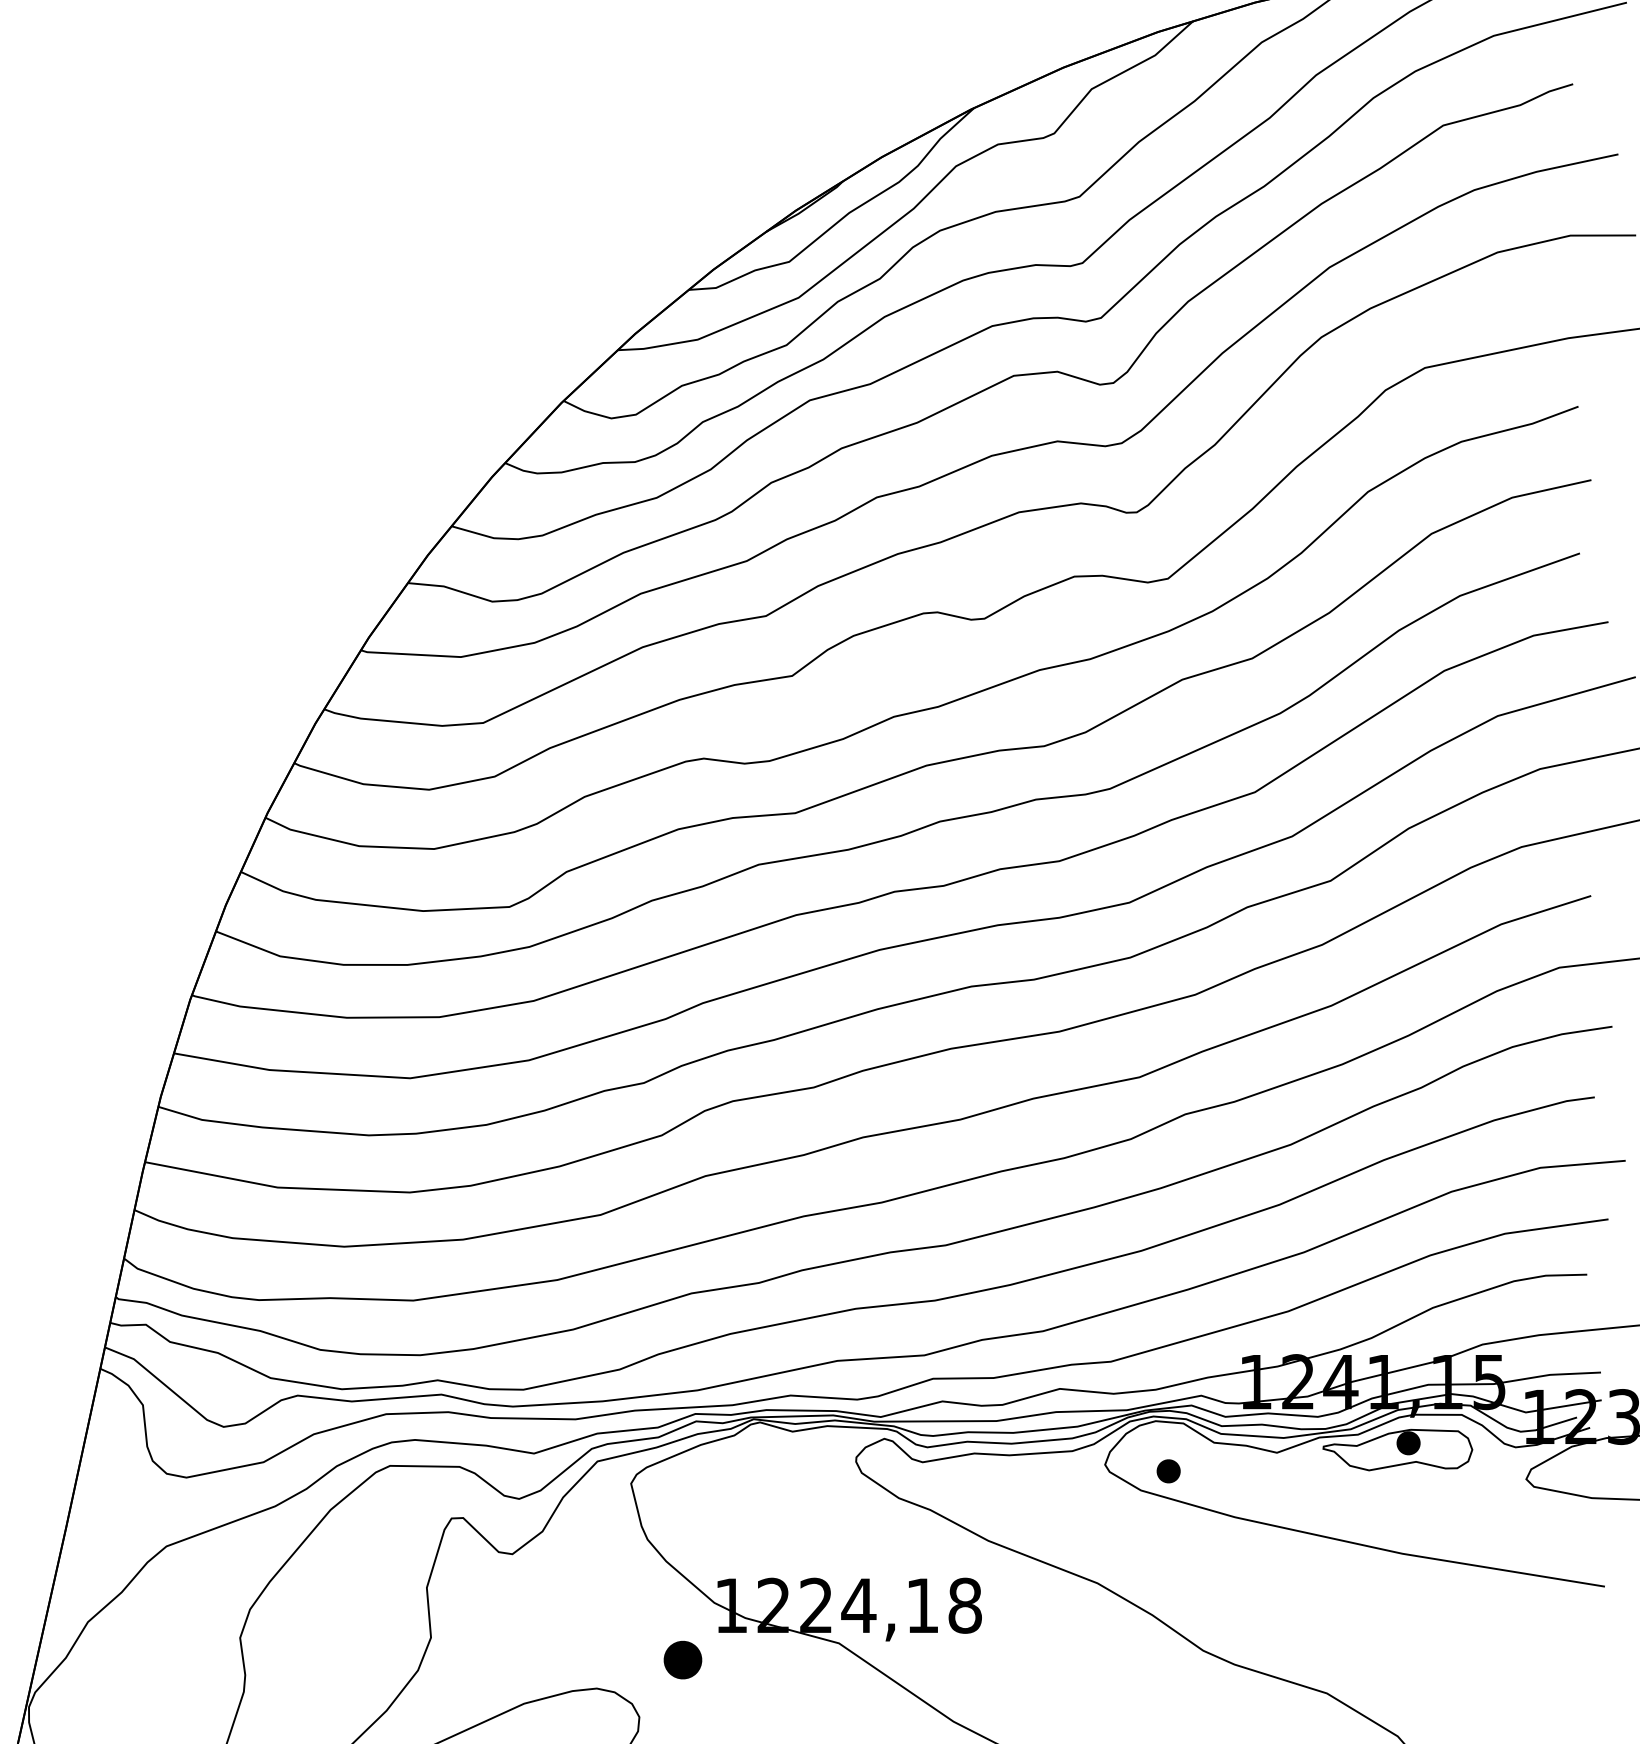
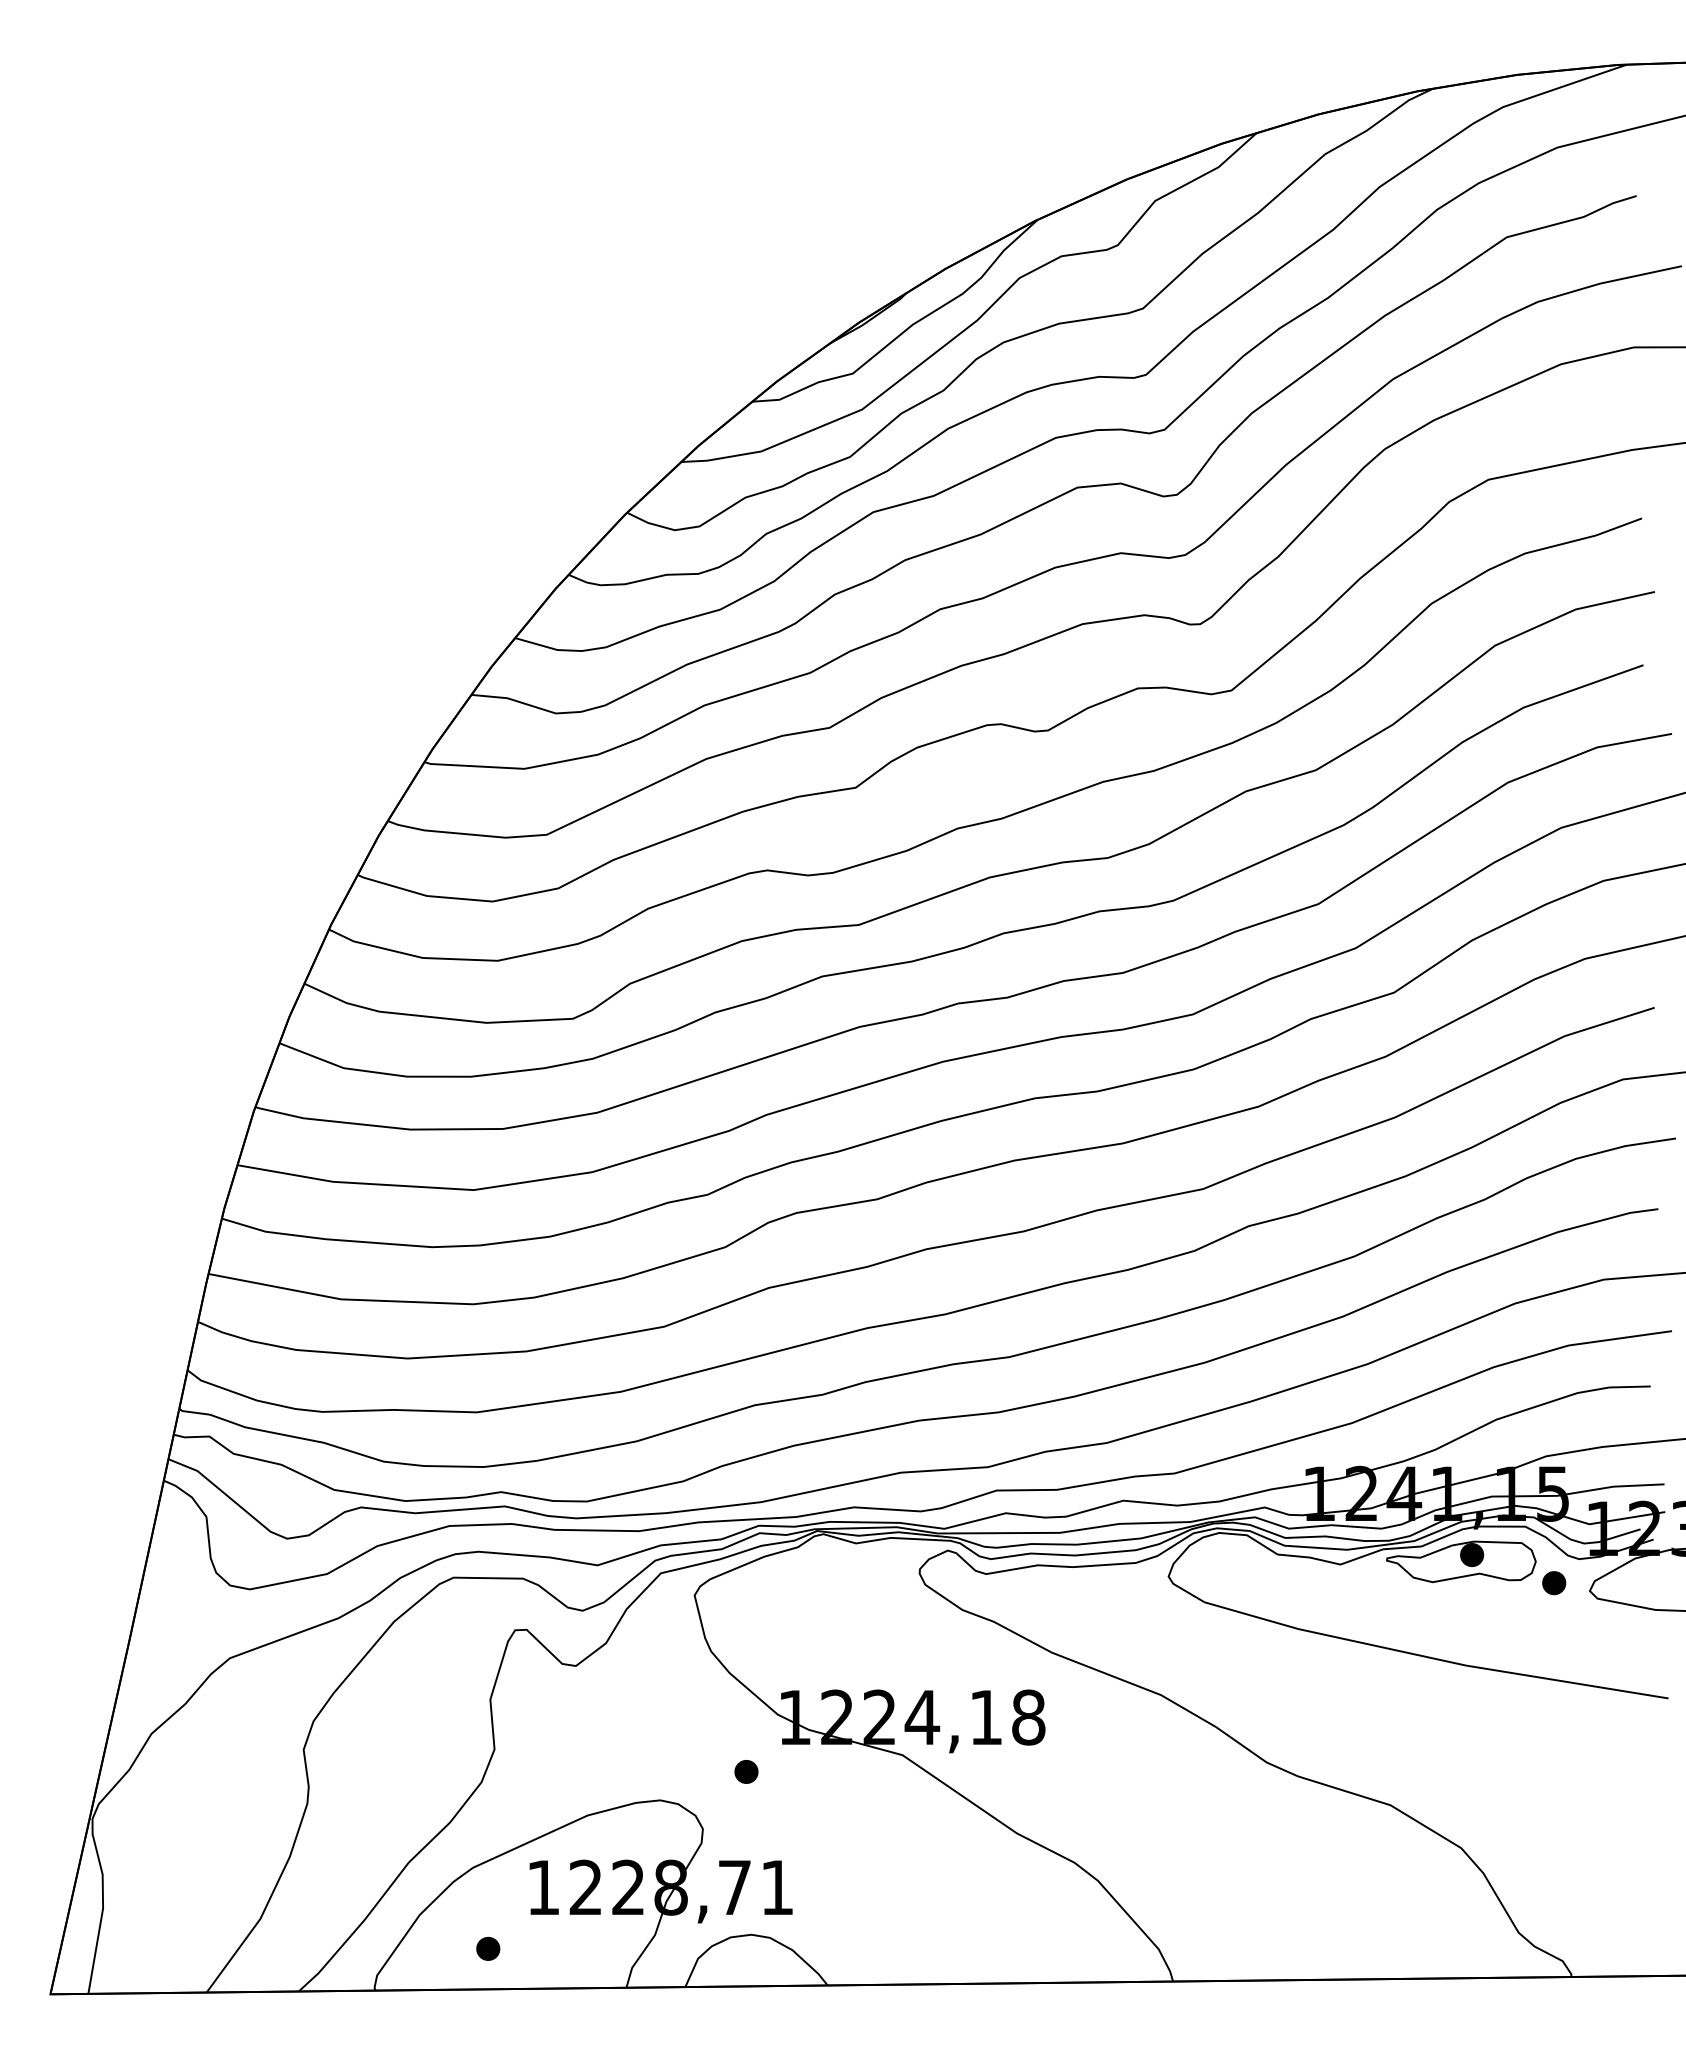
part: (1168, 1471) -> (1554, 1583), moved
part: (682, 1659) -> (746, 1771), size x0.62

